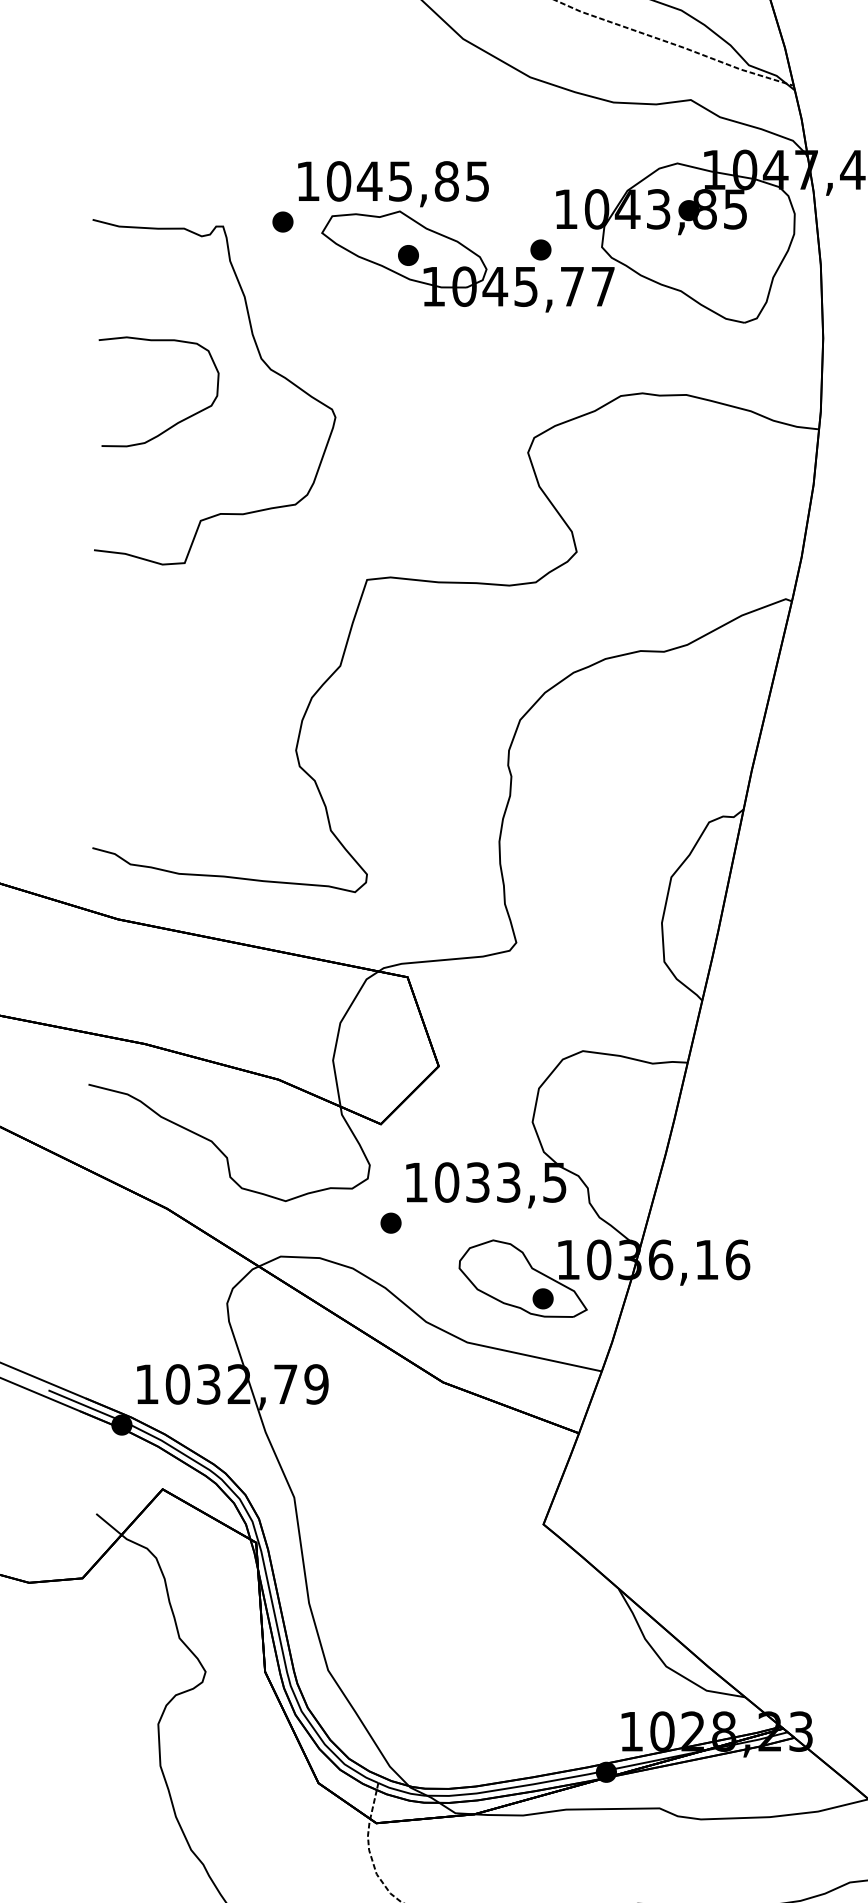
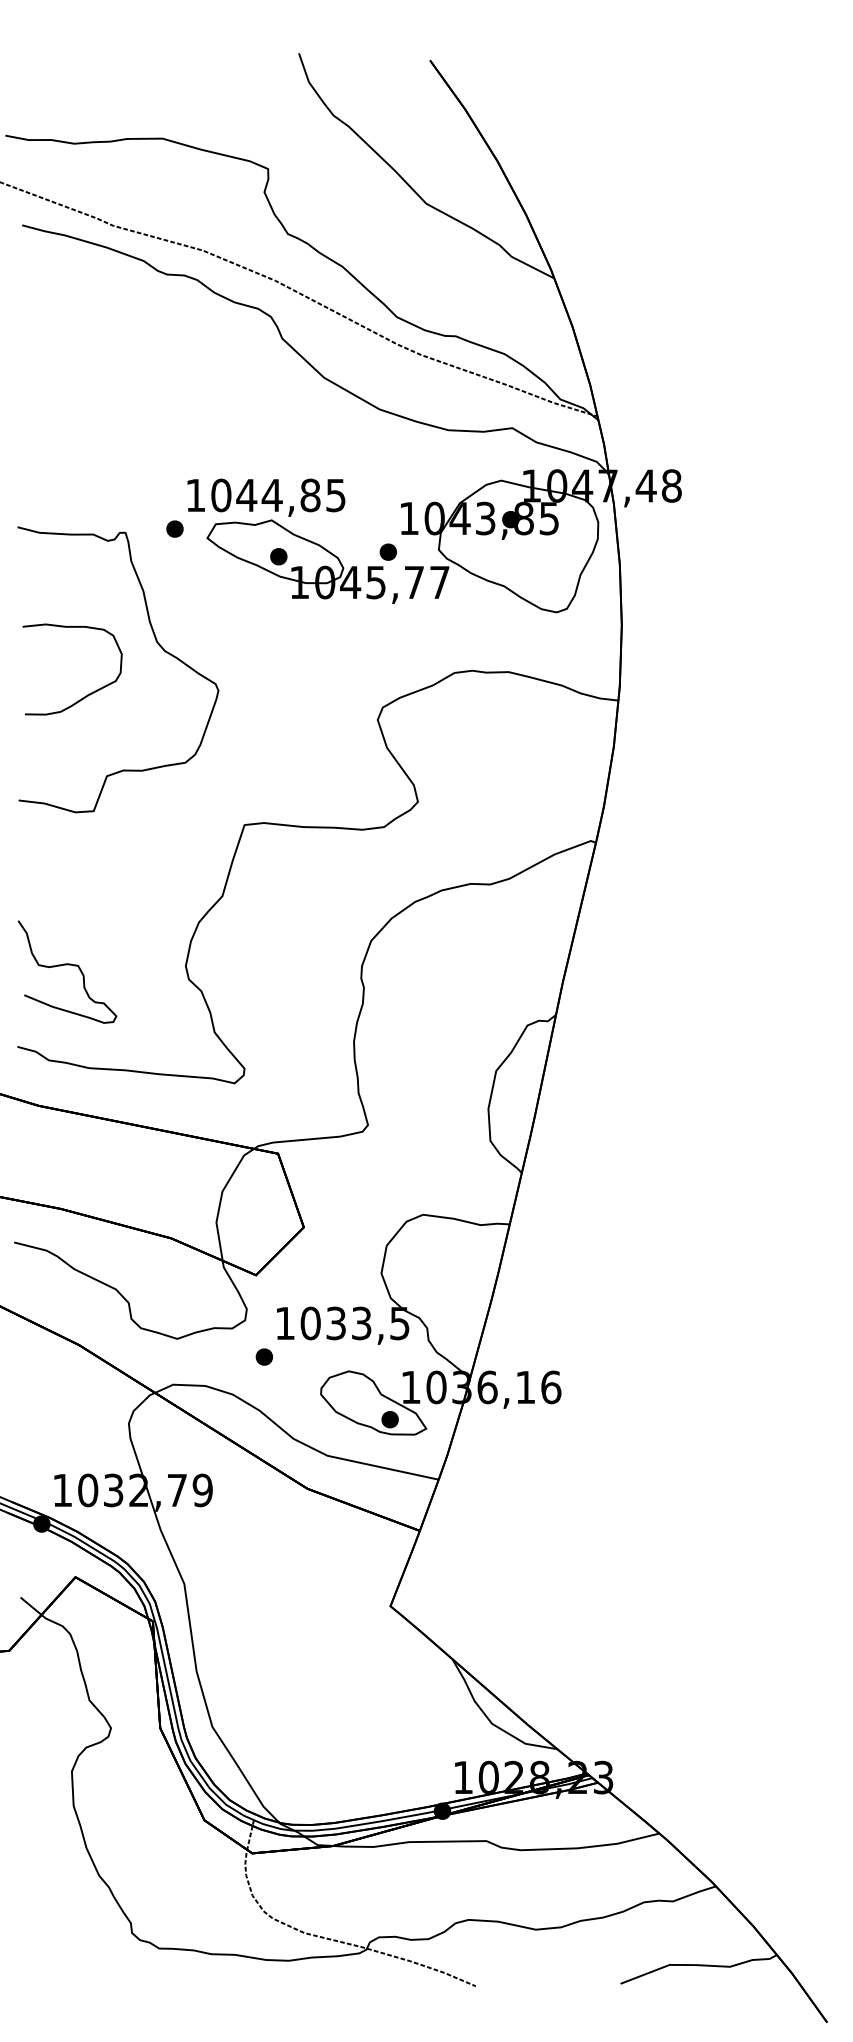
text: (399, 181) -> (271, 495), 1045,85 -> 1044,85
curve: (152, 749) -> (67, 965), added

